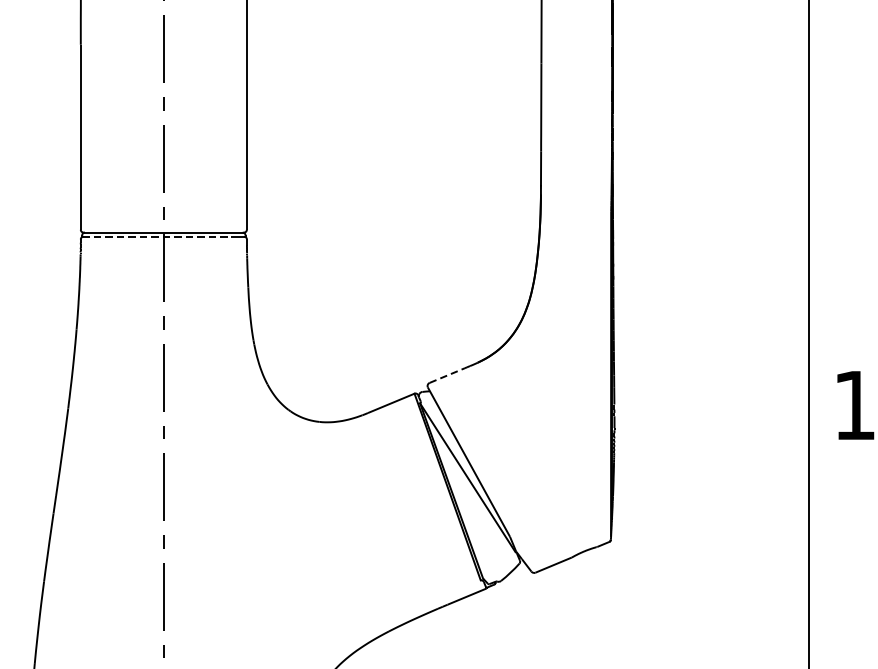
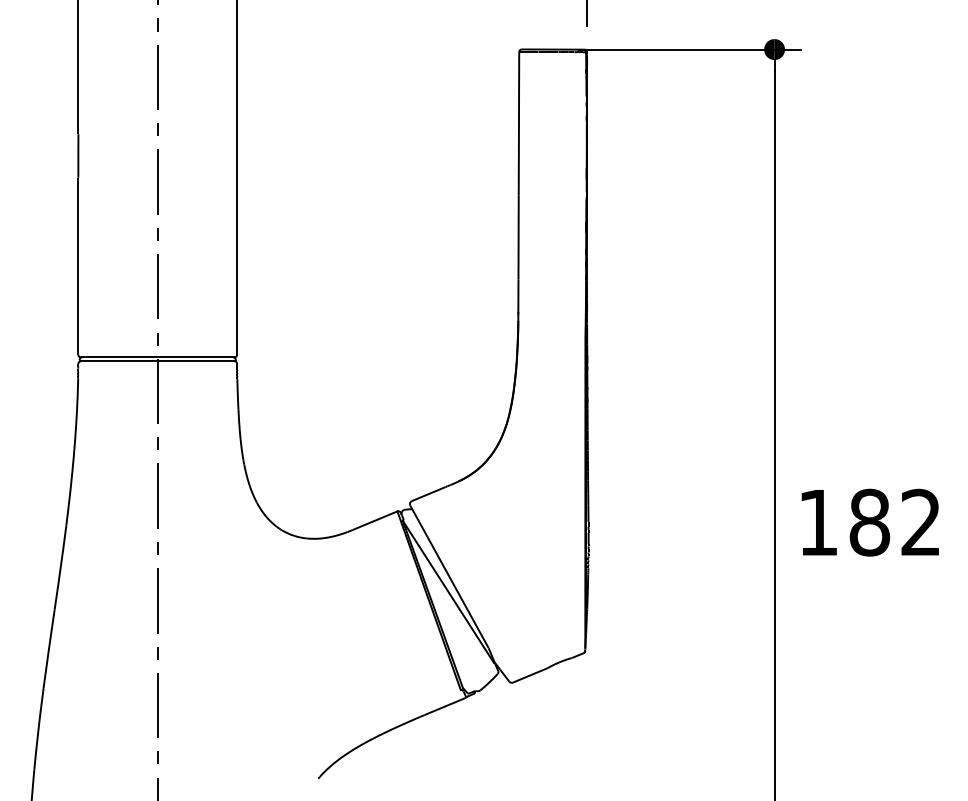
line: (156, 236) -> (150, 361), dashed -> solid
line: (448, 374) -> (429, 493), dashed -> solid

